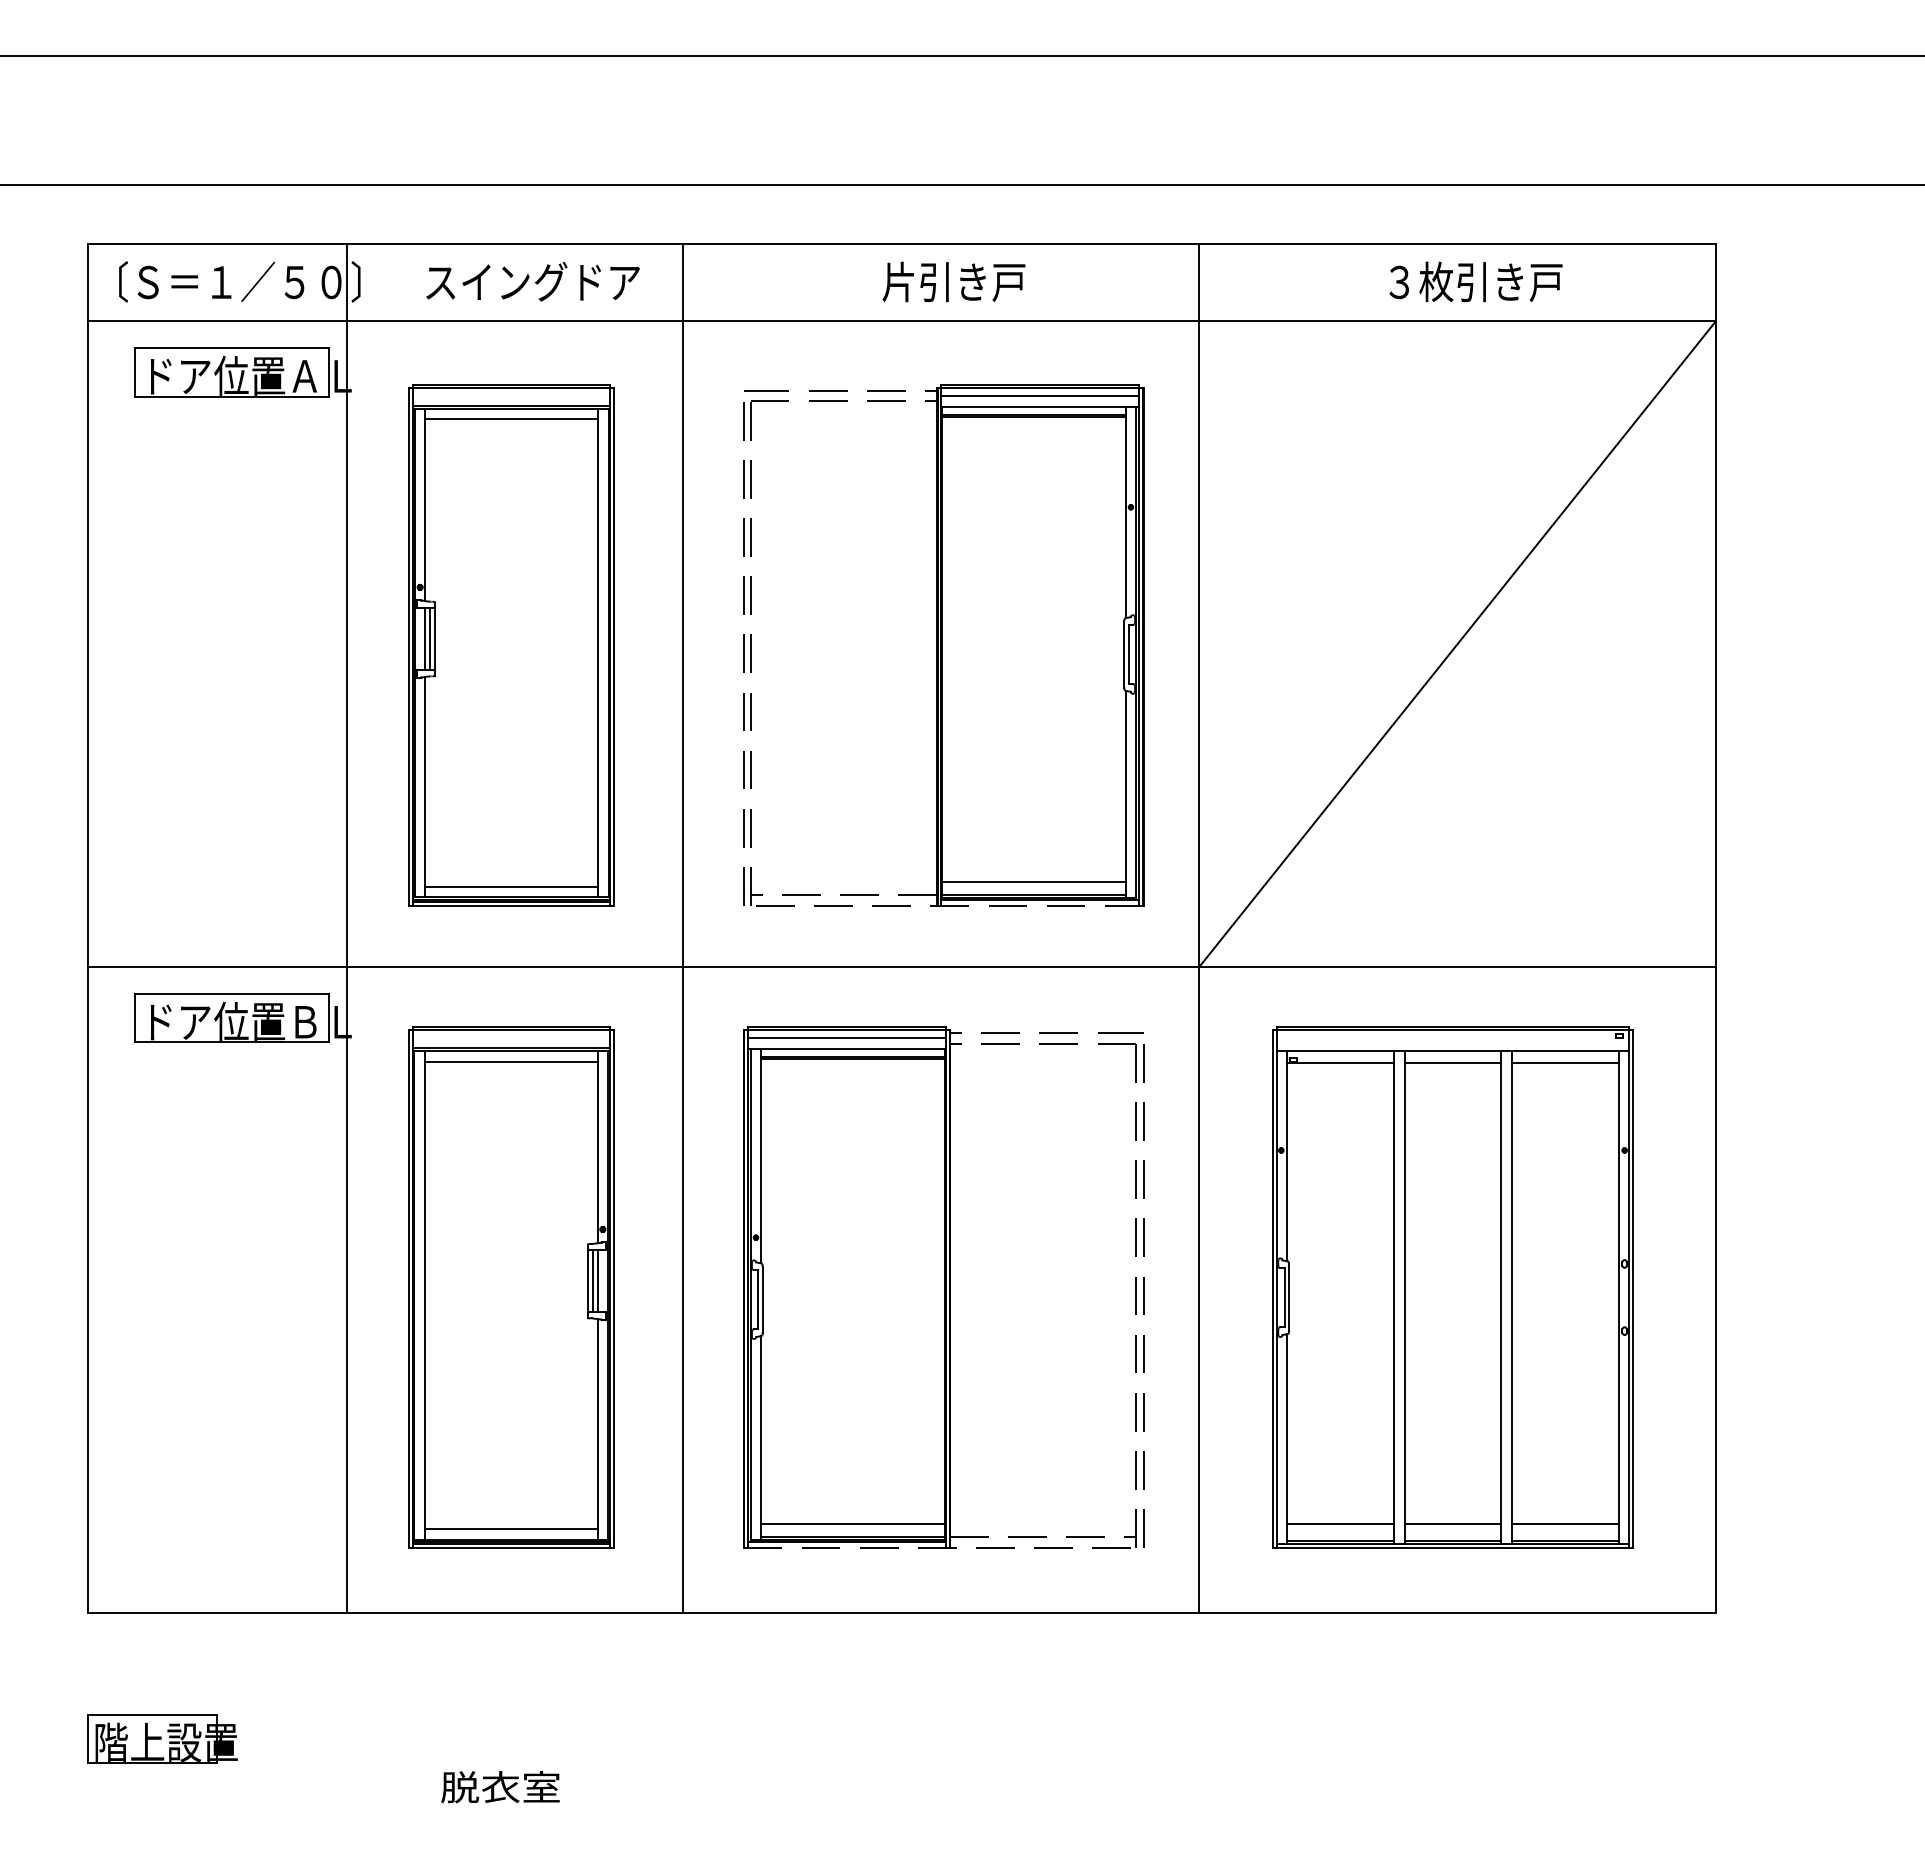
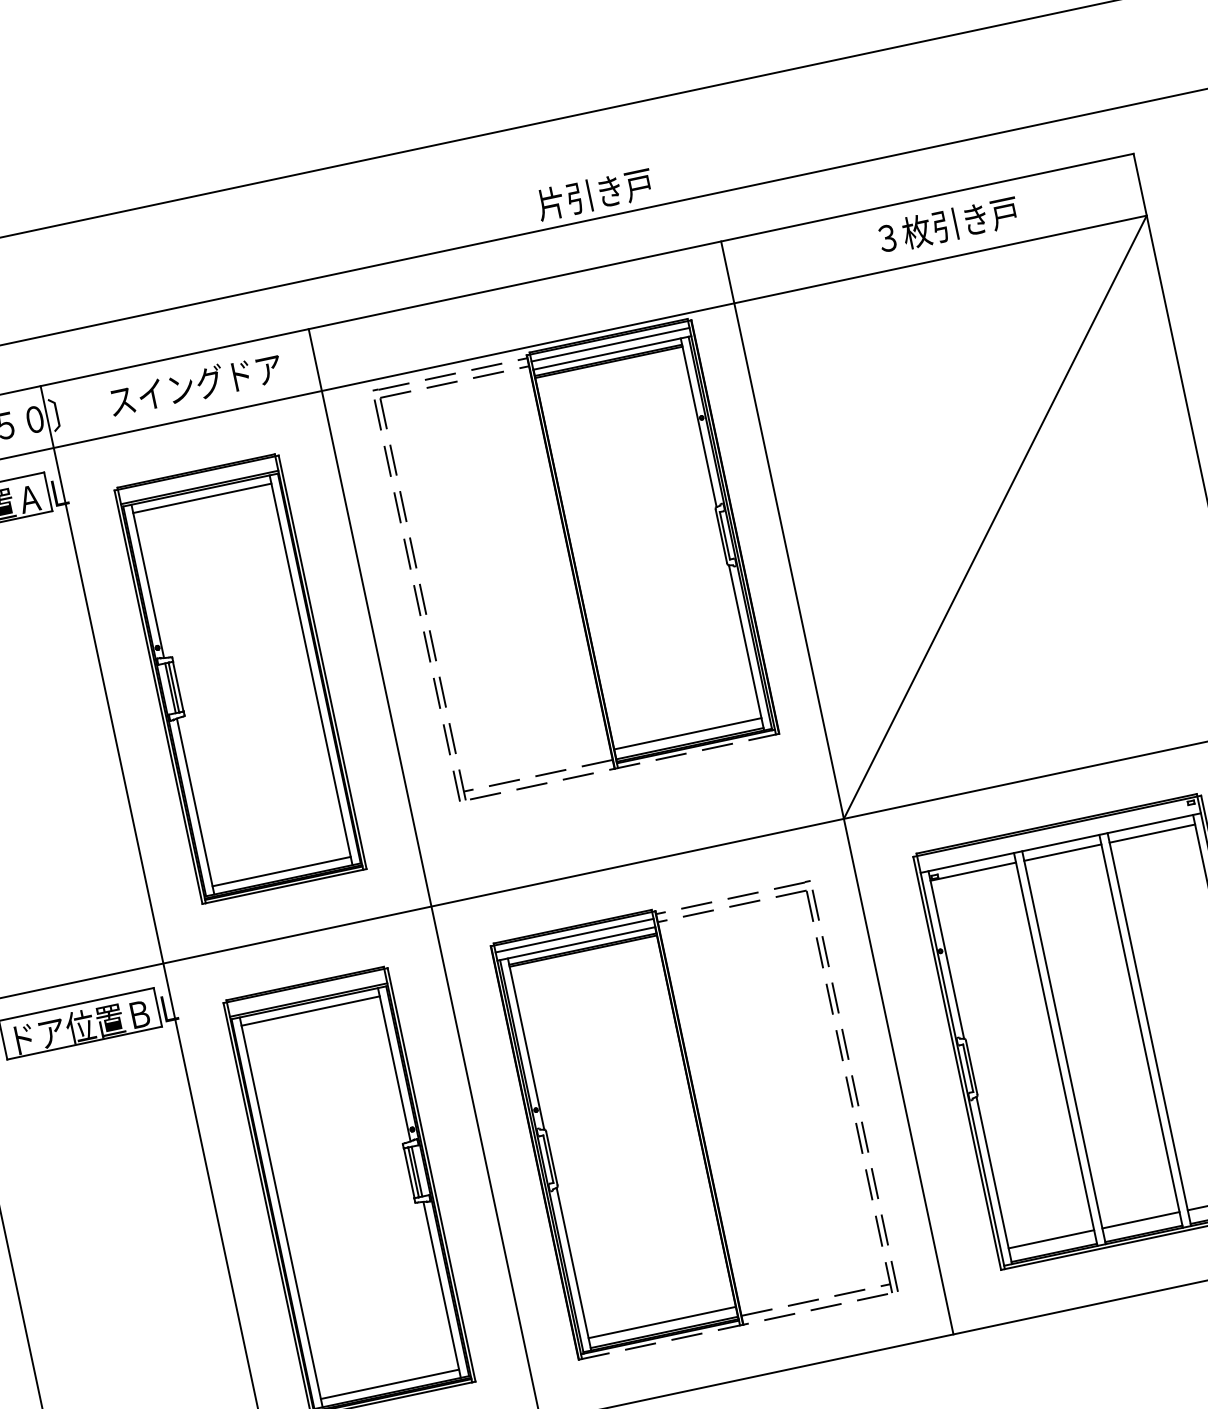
text: (953, 281) -> (594, 193), moved
part: (943, 645) -> (575, 560), moved

